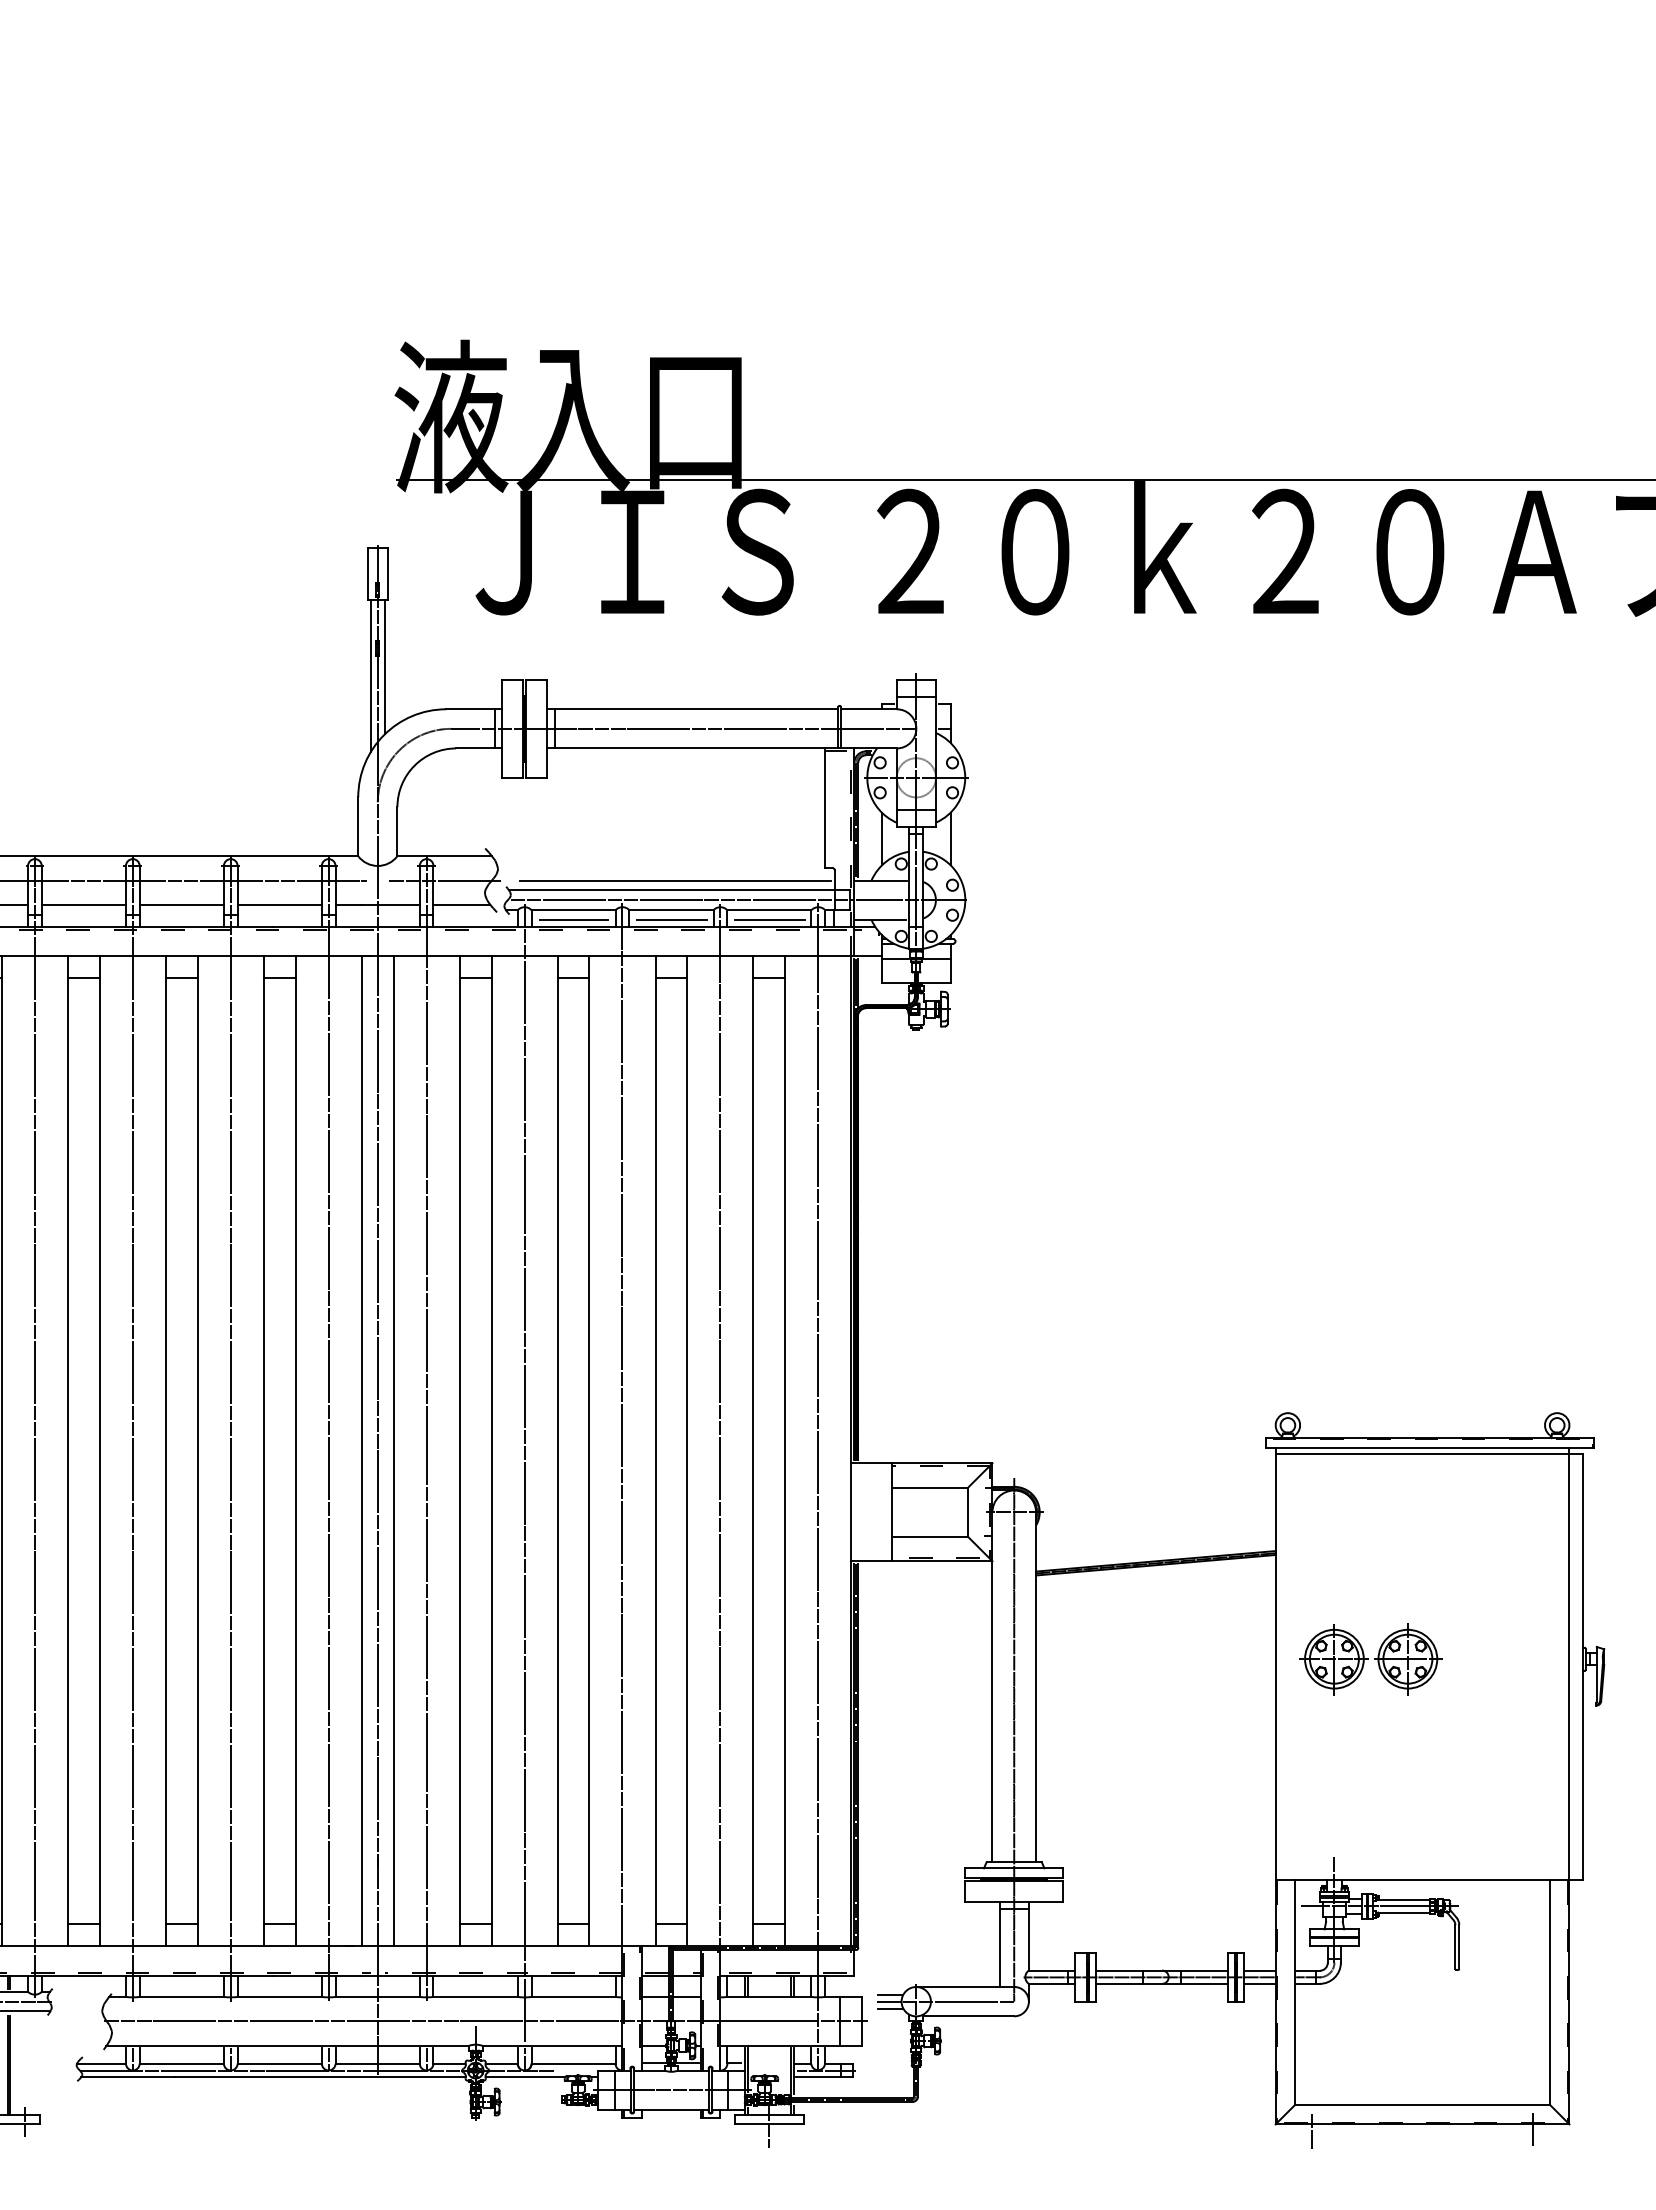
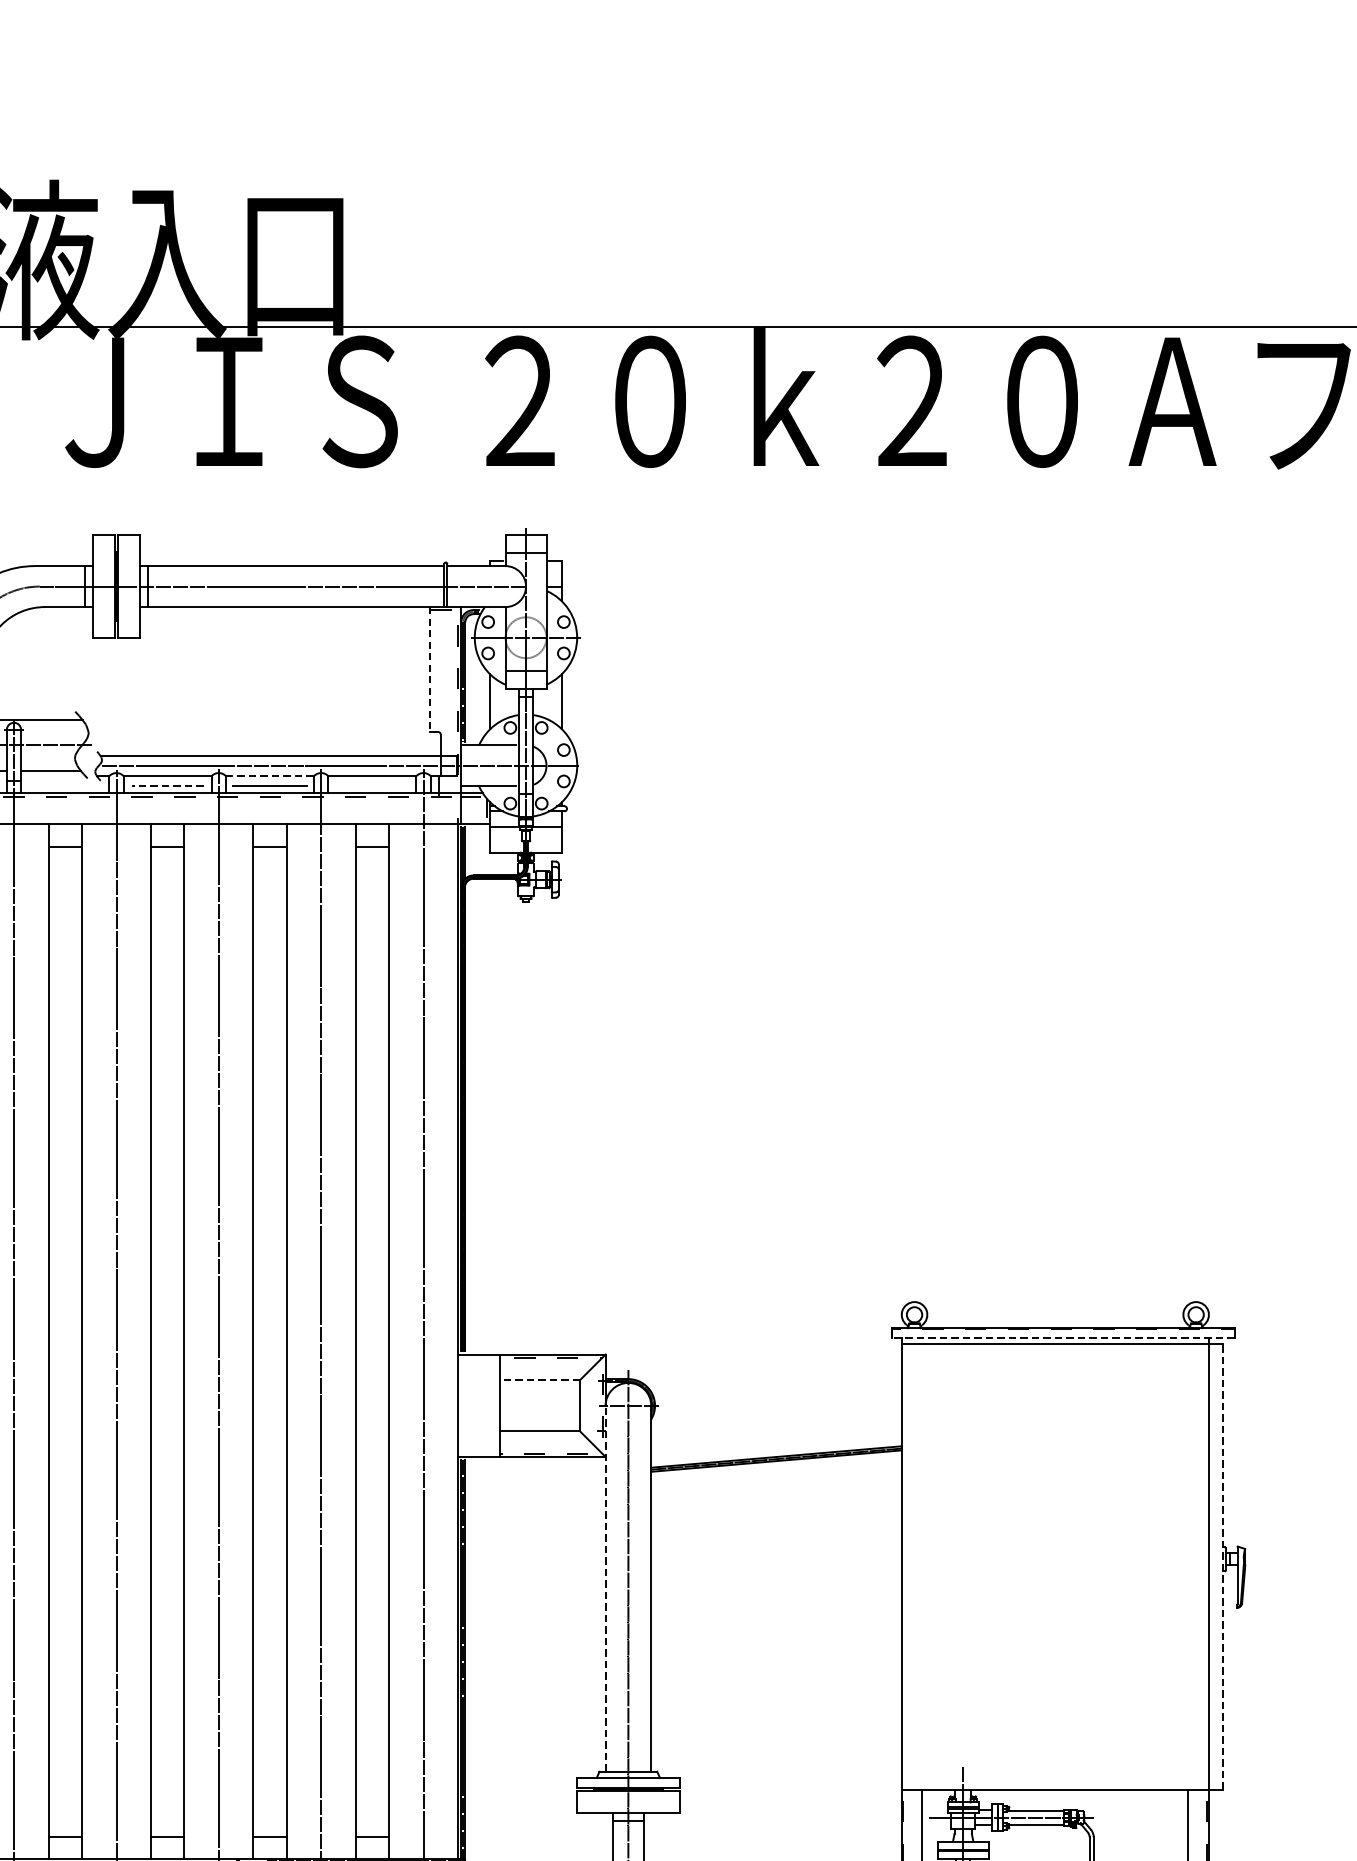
line: (824, 808) -> (430, 669), solid -> dashed
line: (674, 880) -> (273, 745), removed
line: (671, 910) -> (270, 776), solid -> dashed
line: (573, 919) -> (167, 785), solid -> dashed
line: (769, 919) -> (372, 785), removed
line: (1429, 1447) -> (1062, 1337), solid -> dashed
line: (929, 1487) -> (539, 1379), solid -> dashed
part: (1370, 1659) -> (1000, 1559), removed
line: (1583, 1666) -> (1223, 1566), solid -> dashed
line: (992, 1686) -> (605, 1587), solid -> dashed

